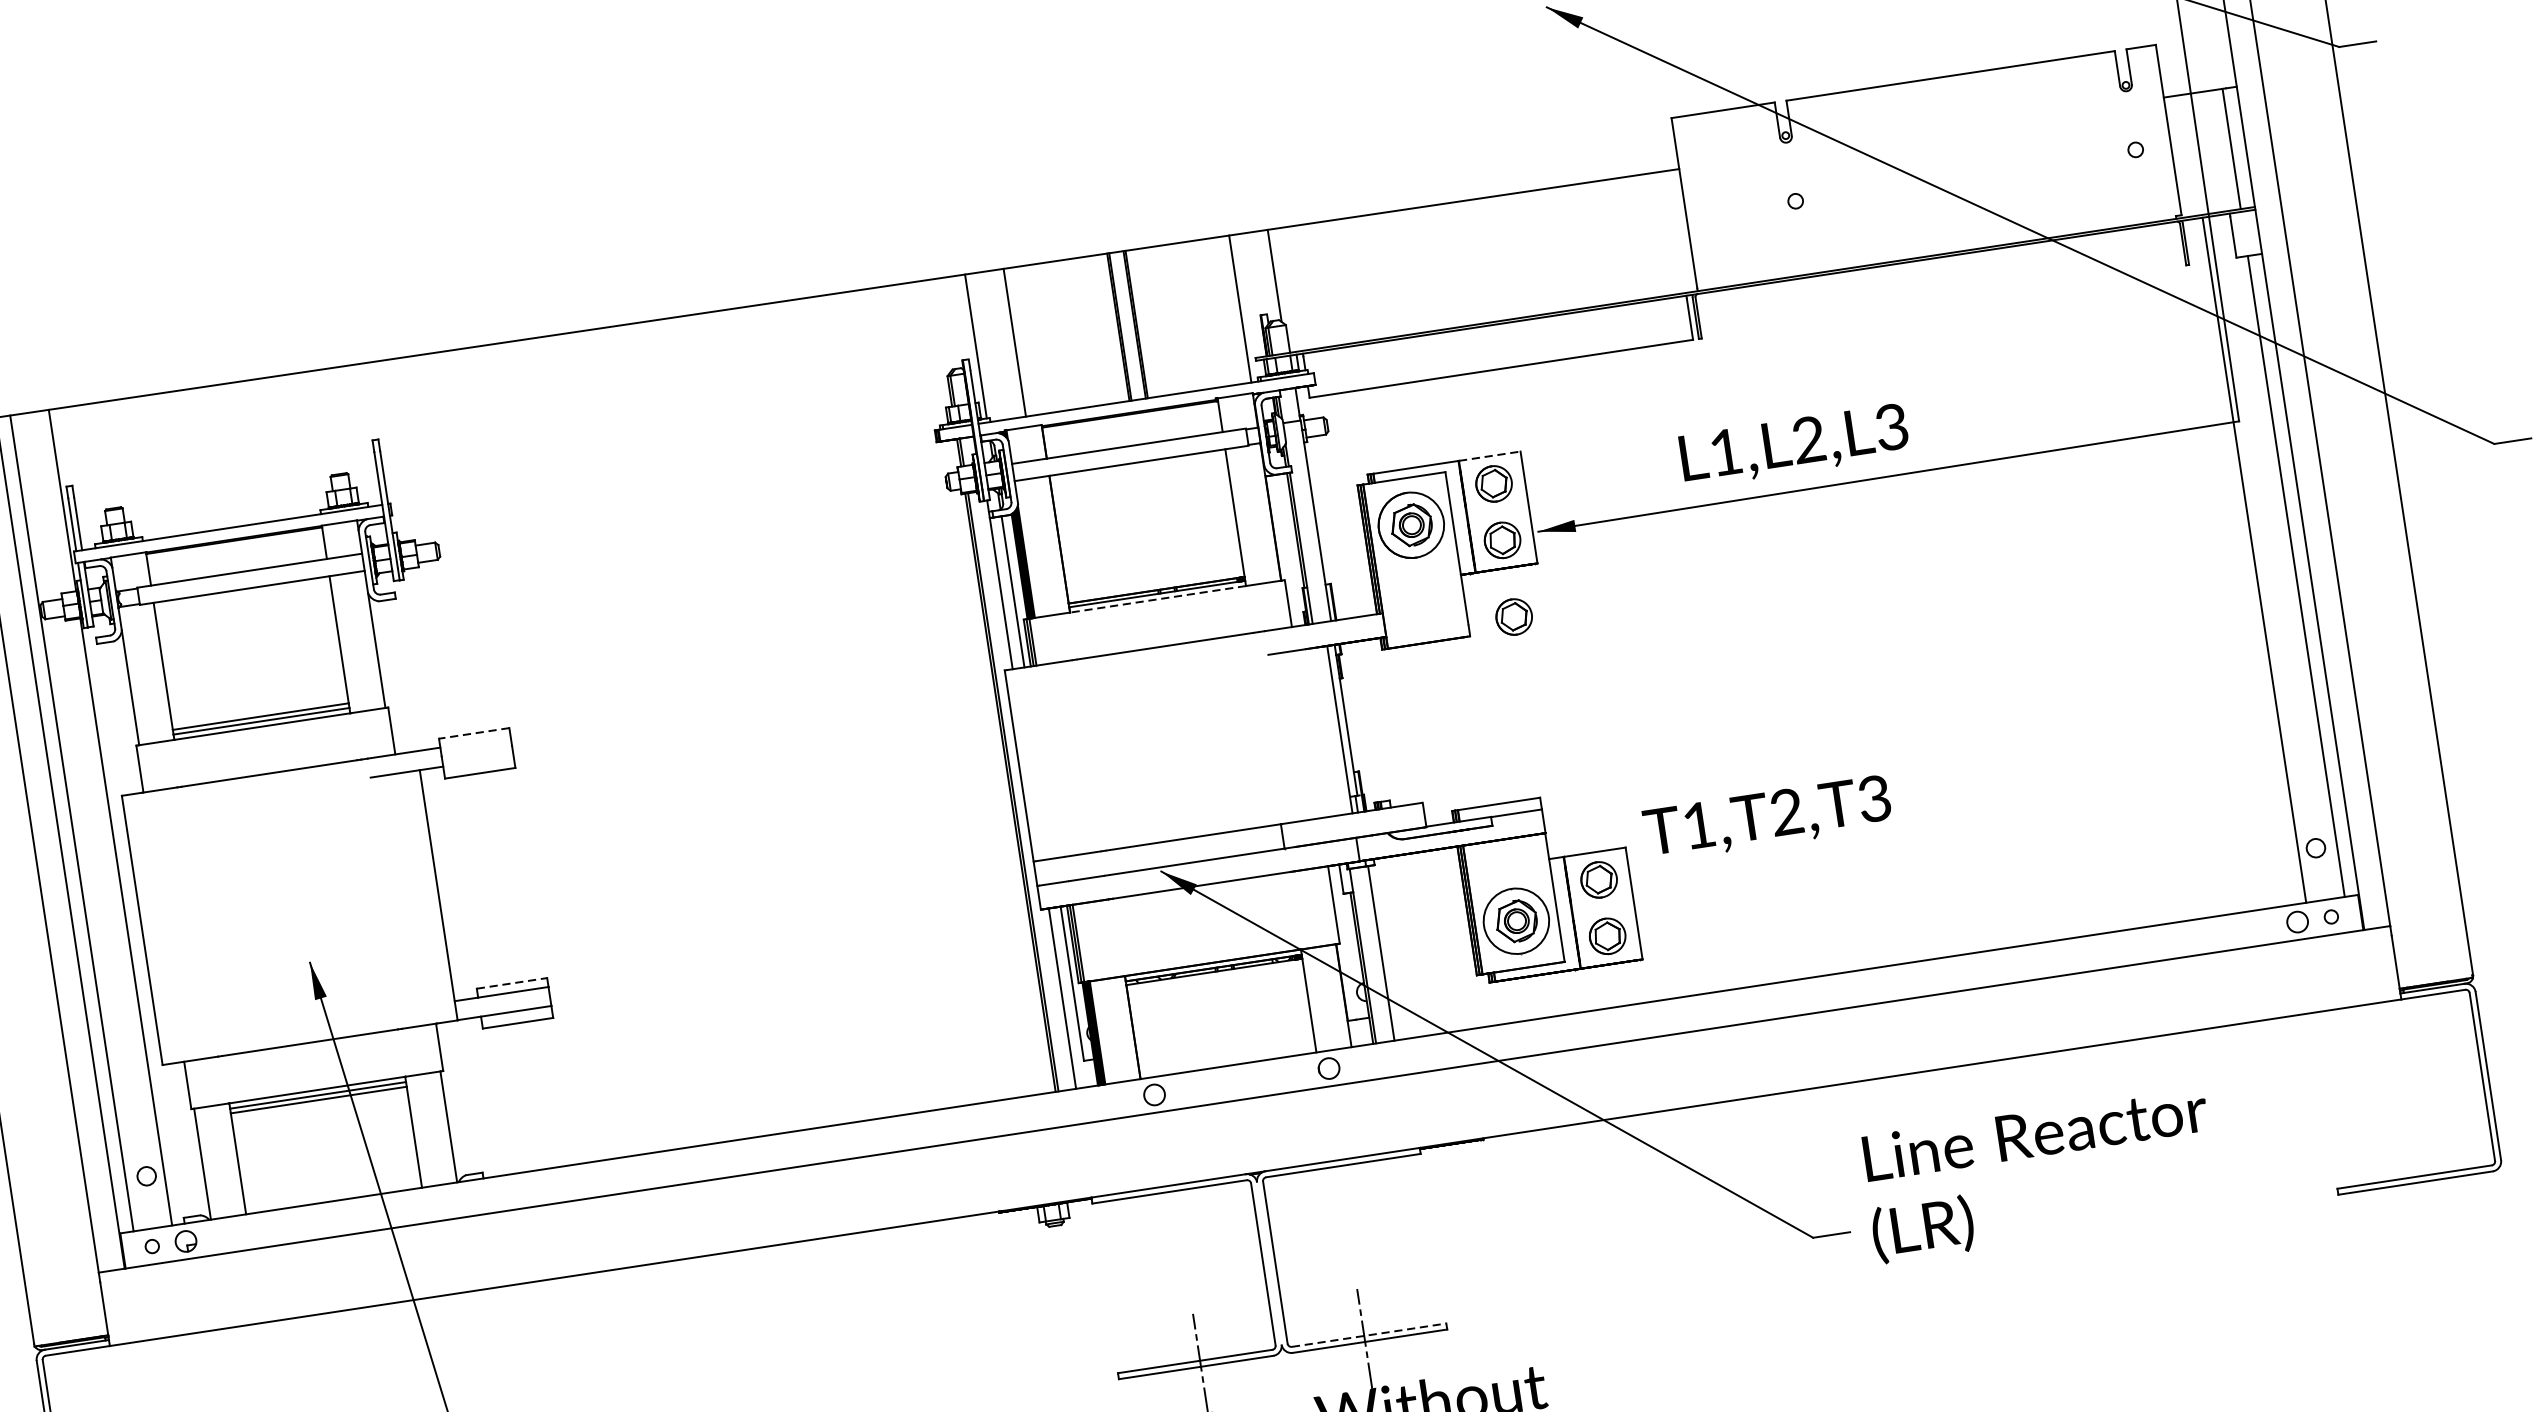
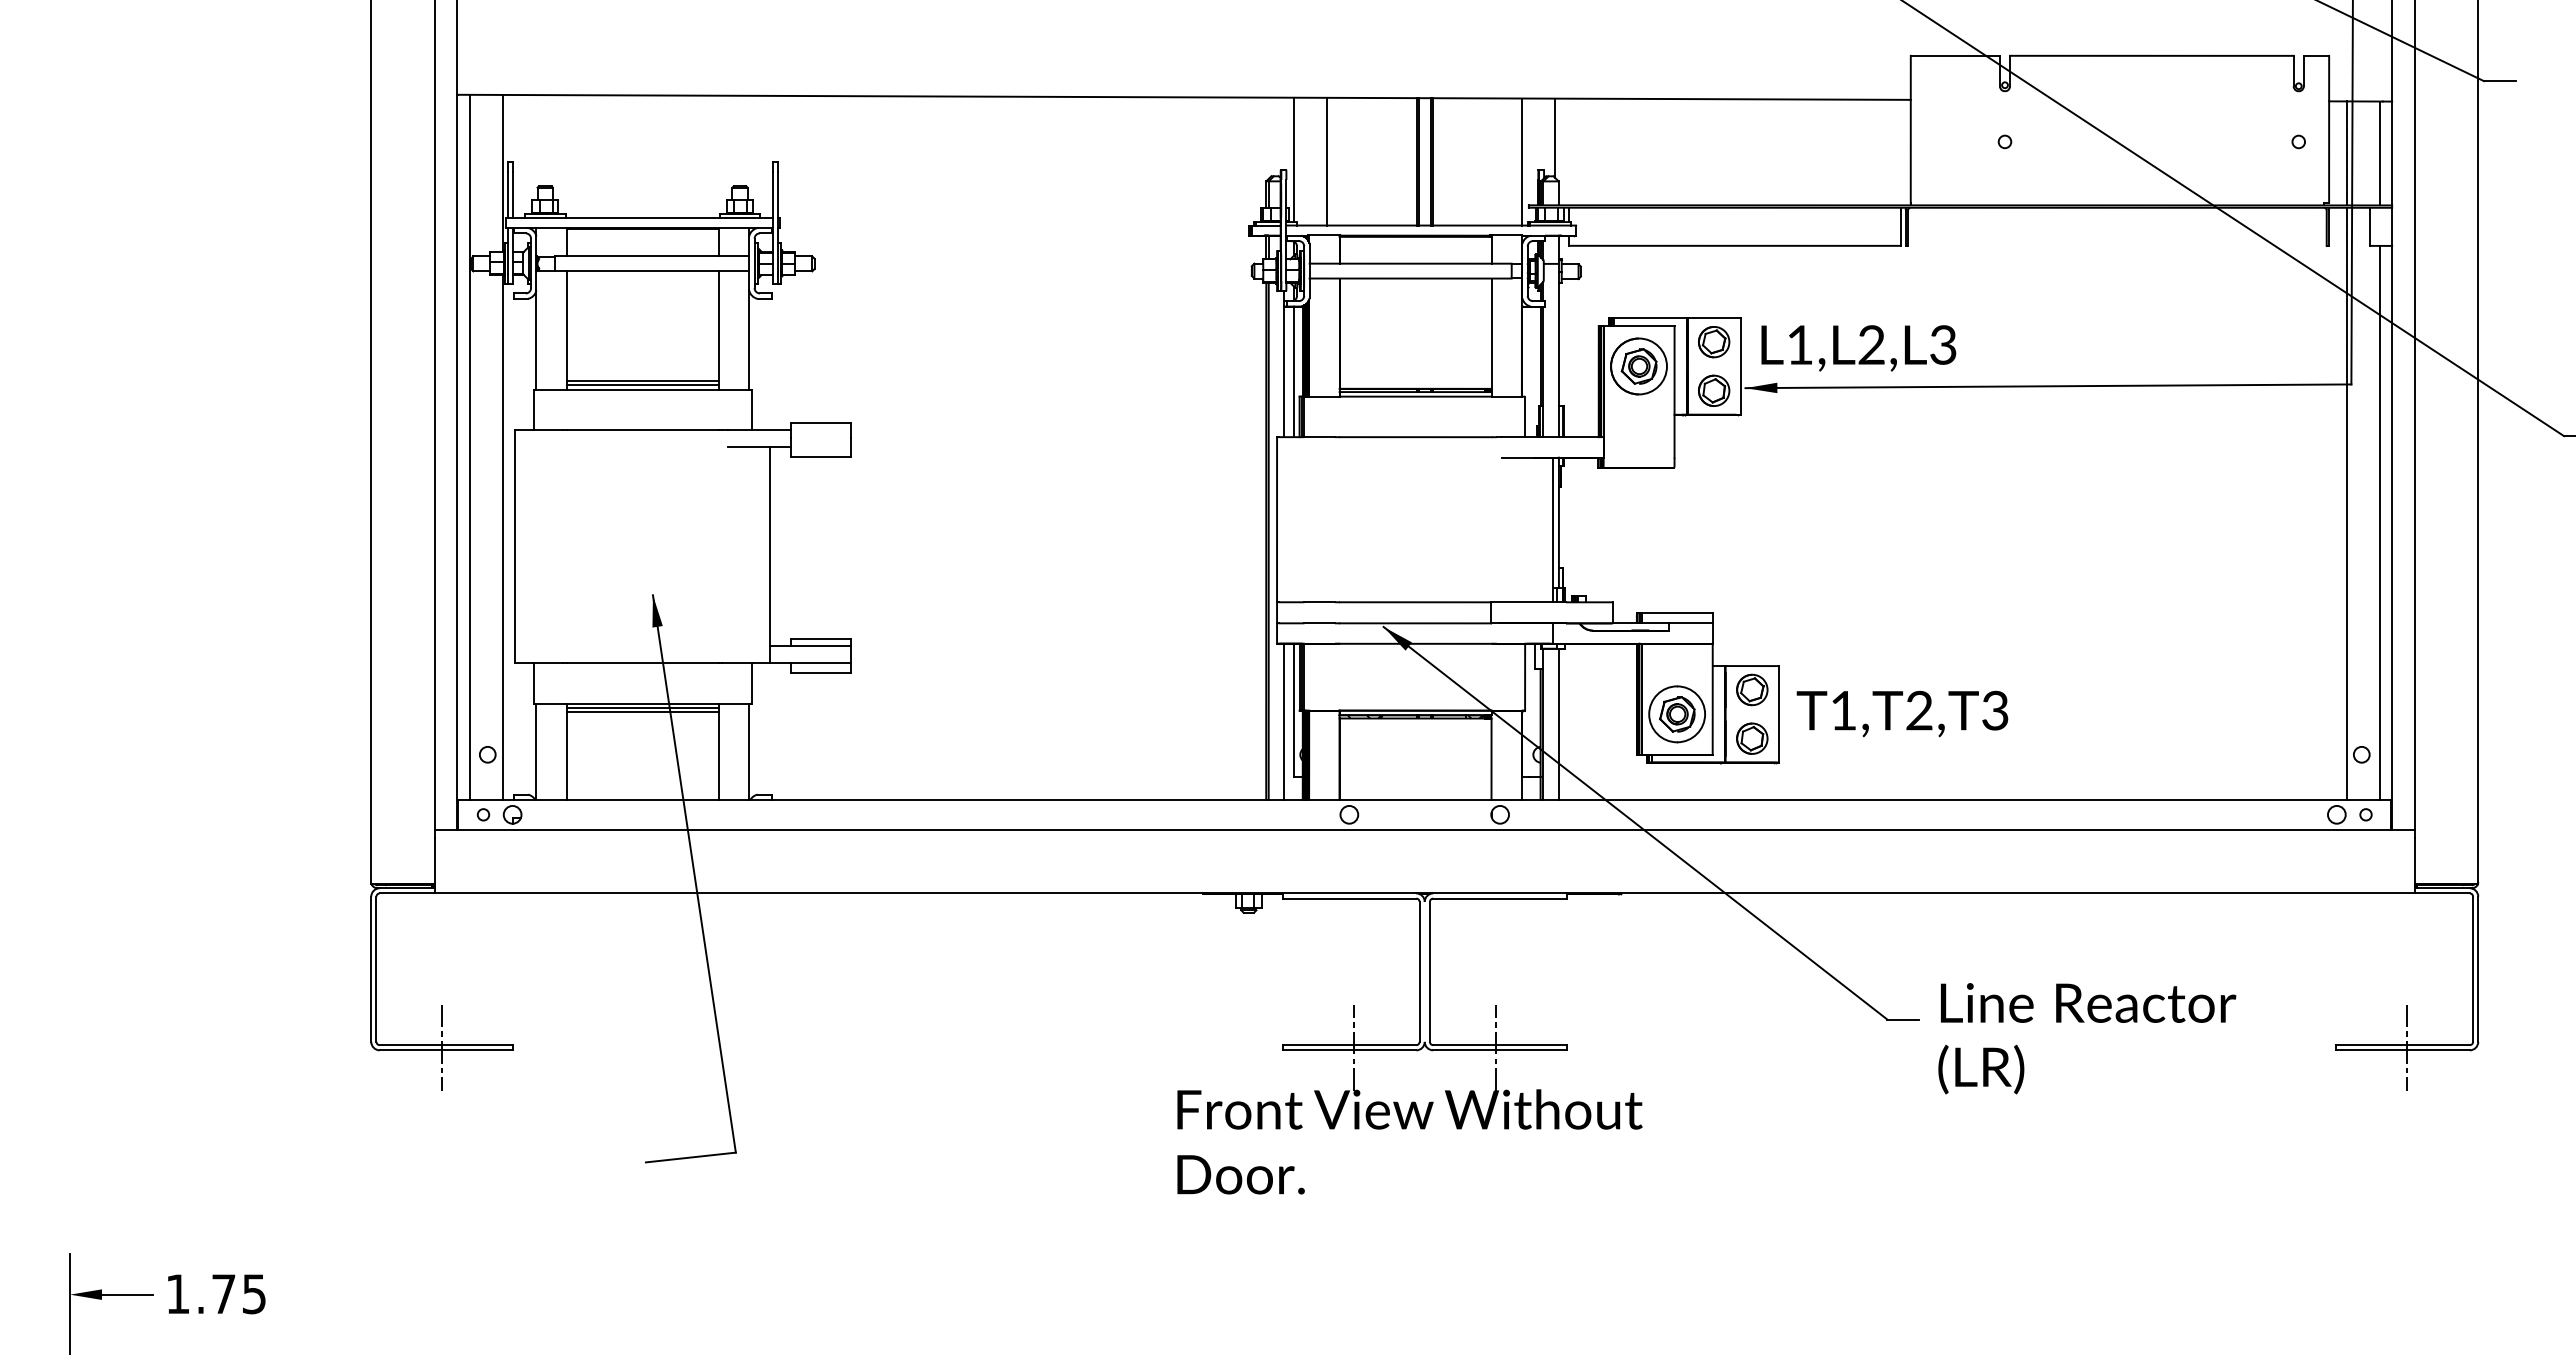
line: (2193, 154) -> (2346, 153), added
text: (1794, 446) -> (1858, 348), moved
line: (1490, 456) -> (1714, 318), dashed -> solid
line: (1157, 599) -> (1415, 396), dashed -> solid
part: (1514, 617) -> (1714, 457), removed
line: (473, 733) -> (820, 422), dashed -> solid
text: (1767, 818) -> (1902, 713), moved
line: (512, 983) -> (821, 638), dashed -> solid
text: (2040, 1174) -> (2087, 1038), moved
line: (2420, 1179) -> (2407, 1047), added
line: (1368, 1335) -> (1499, 1045), dashed -> solid

